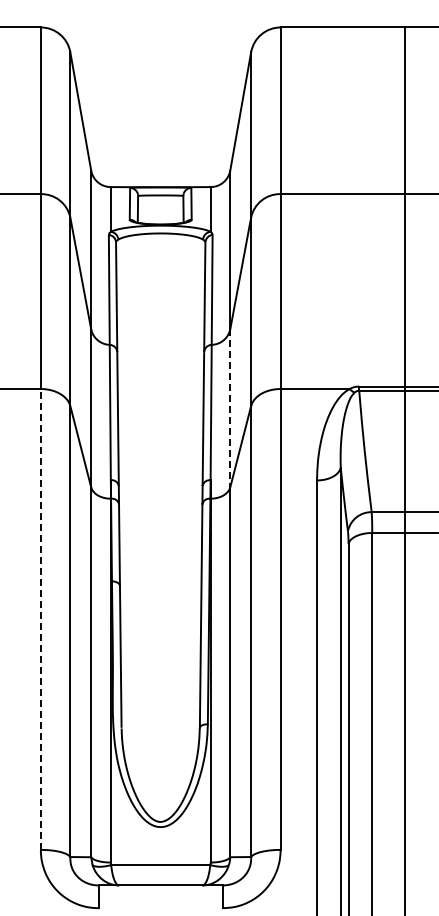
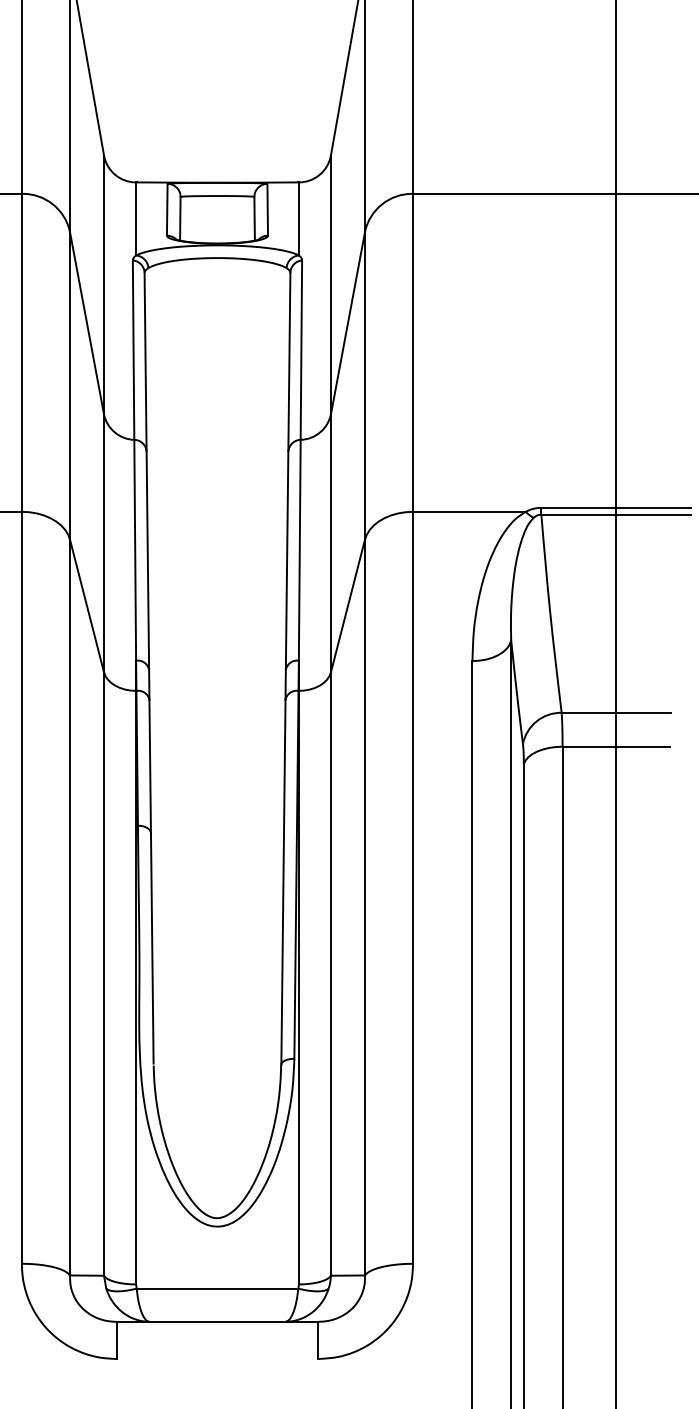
line: (230, 408) -> (331, 543), dashed -> solid
line: (40, 618) -> (21, 886), dashed -> solid

